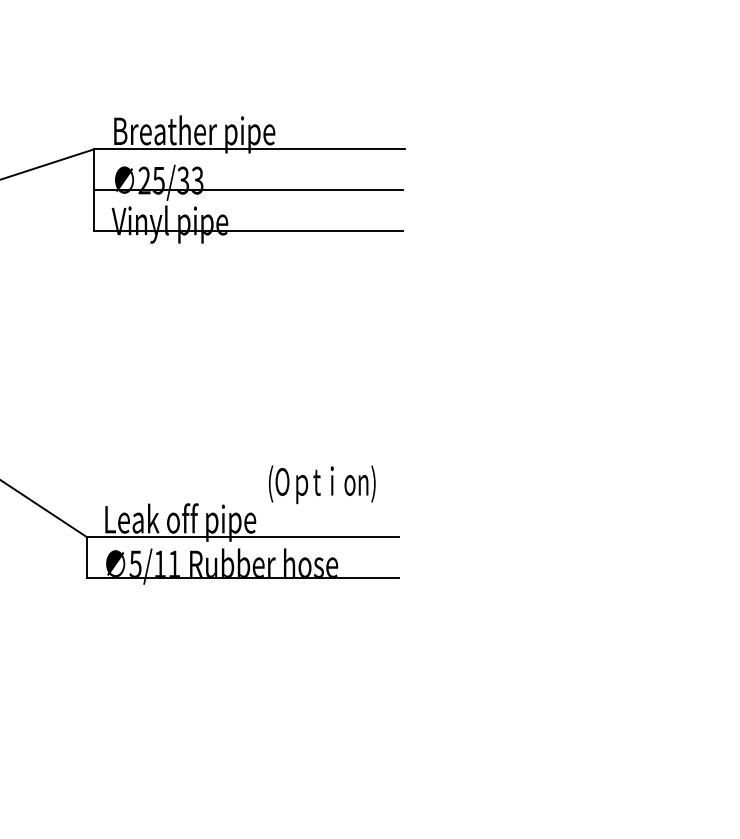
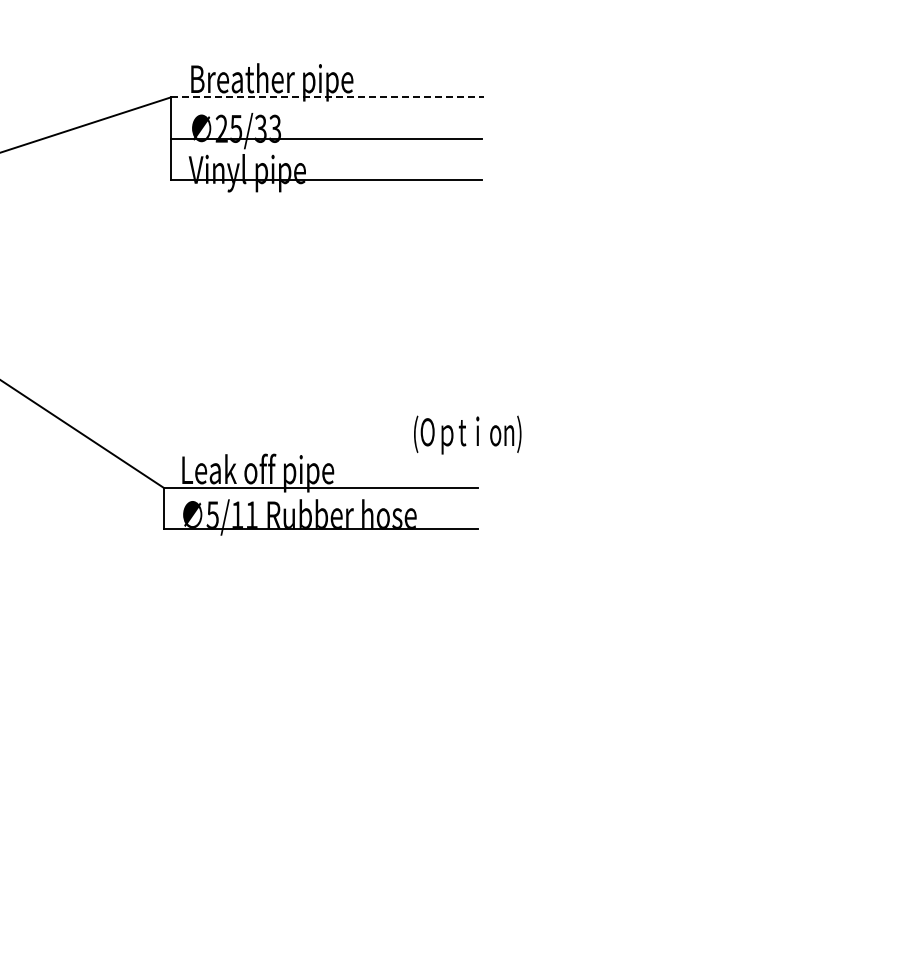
line: (249, 149) -> (327, 97), solid -> dashed
text: (322, 484) -> (467, 434), moved

